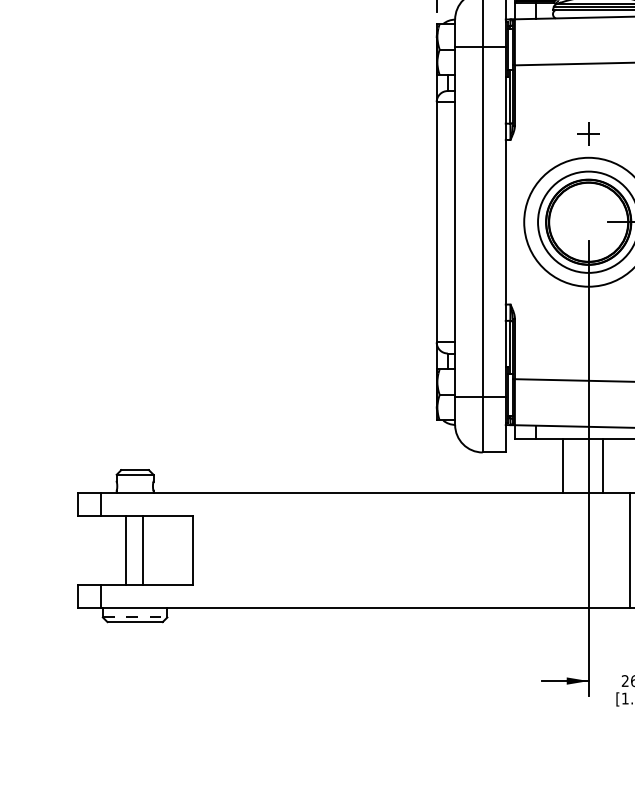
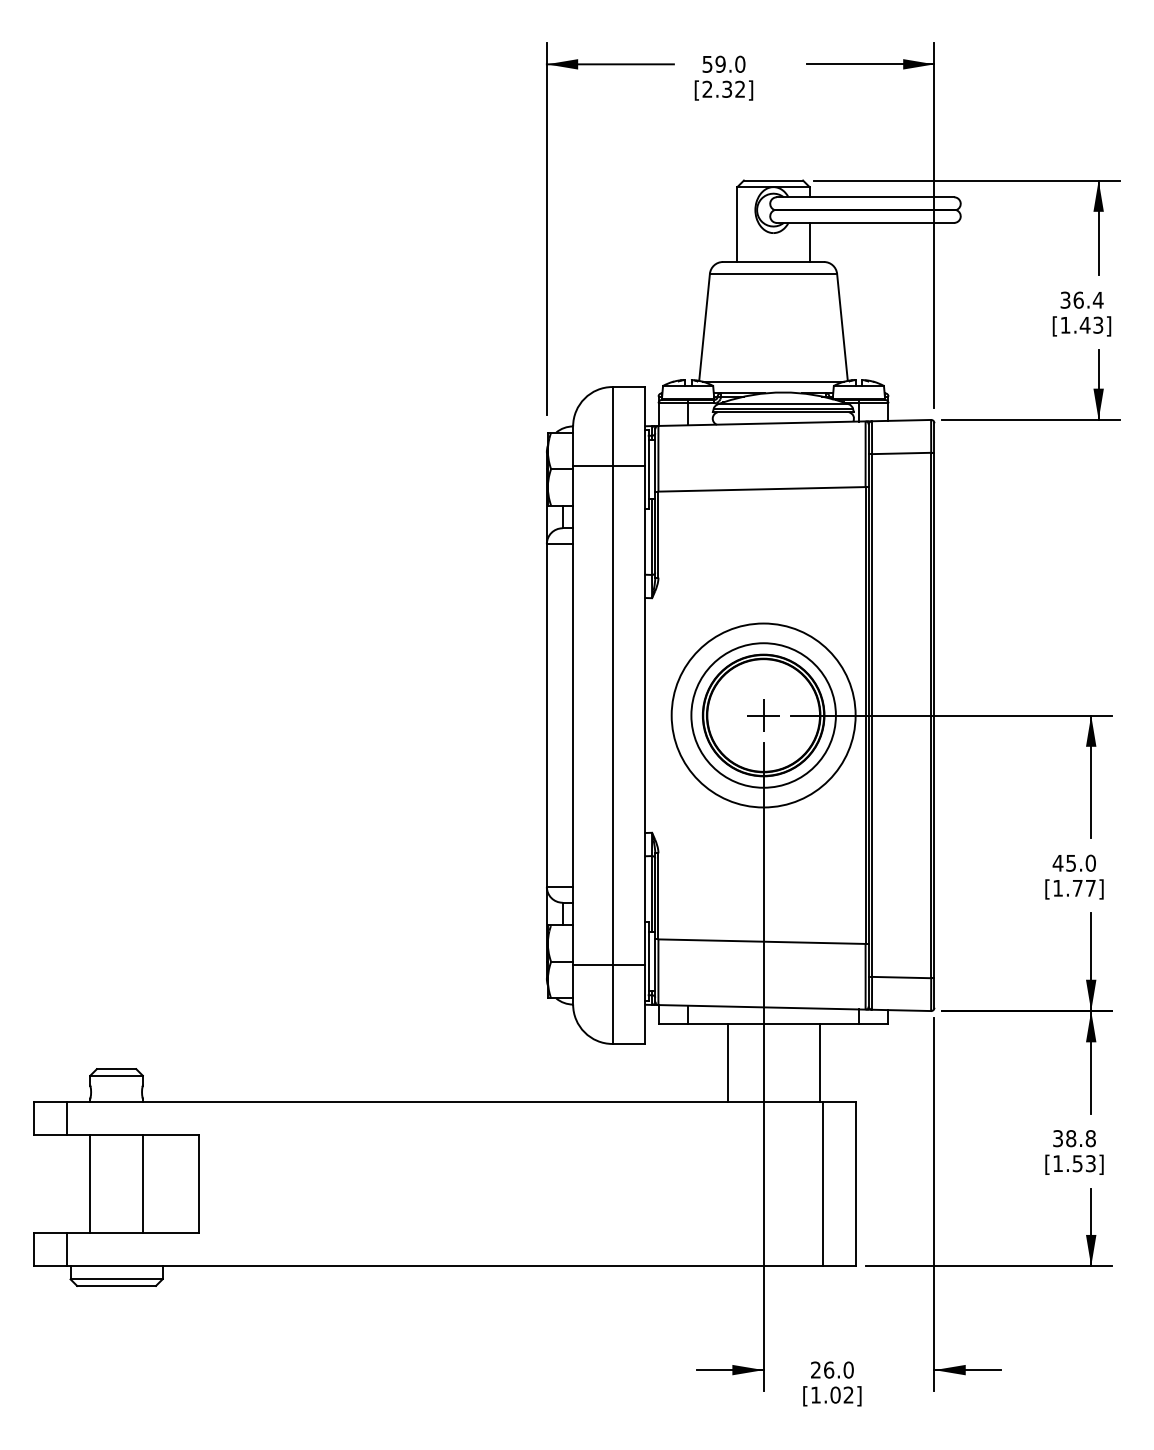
part: (588, 133) -> (763, 715), moved
line: (602, 466) -> (819, 1063), moved
line: (125, 550) -> (142, 1183), moved
line: (143, 550) -> (90, 1183), moved
line: (135, 617) -> (116, 1279), dashed -> solid

